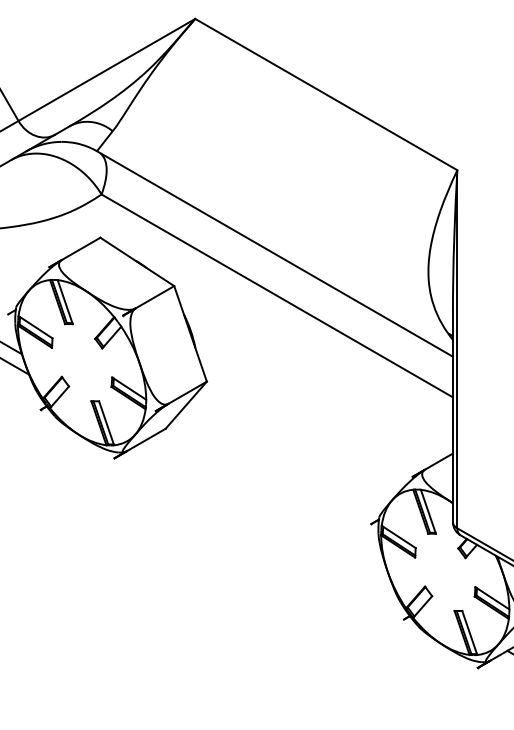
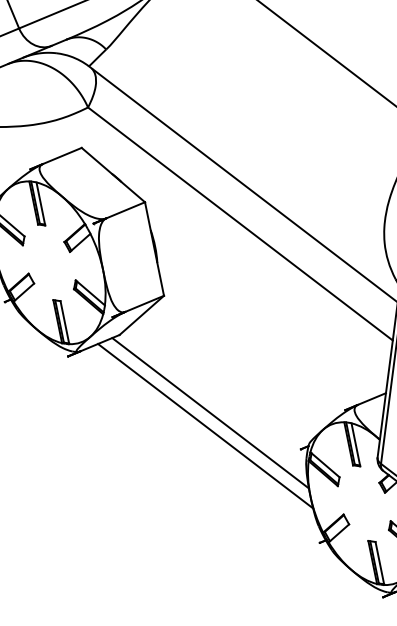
line: (271, 498) -> (210, 413), added
line: (268, 512) -> (205, 426), added

